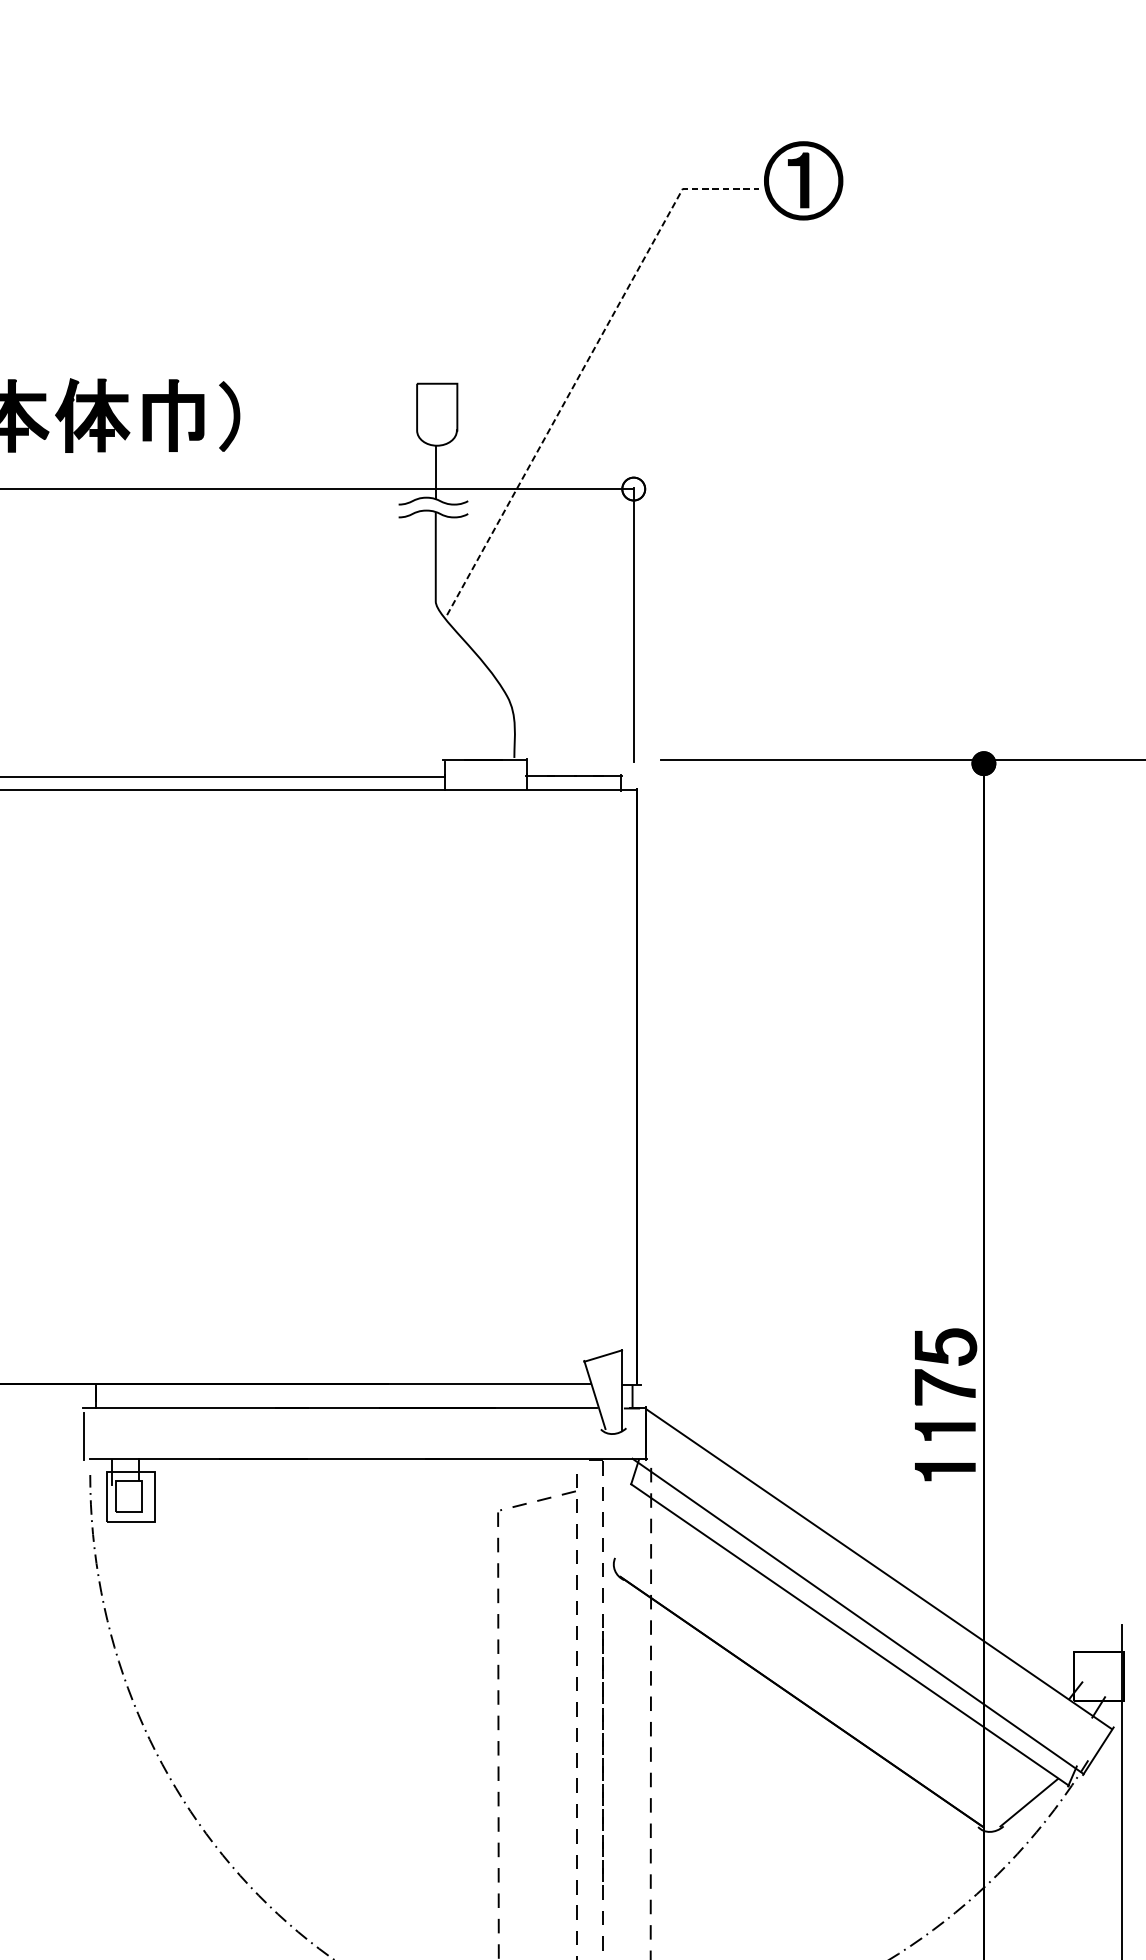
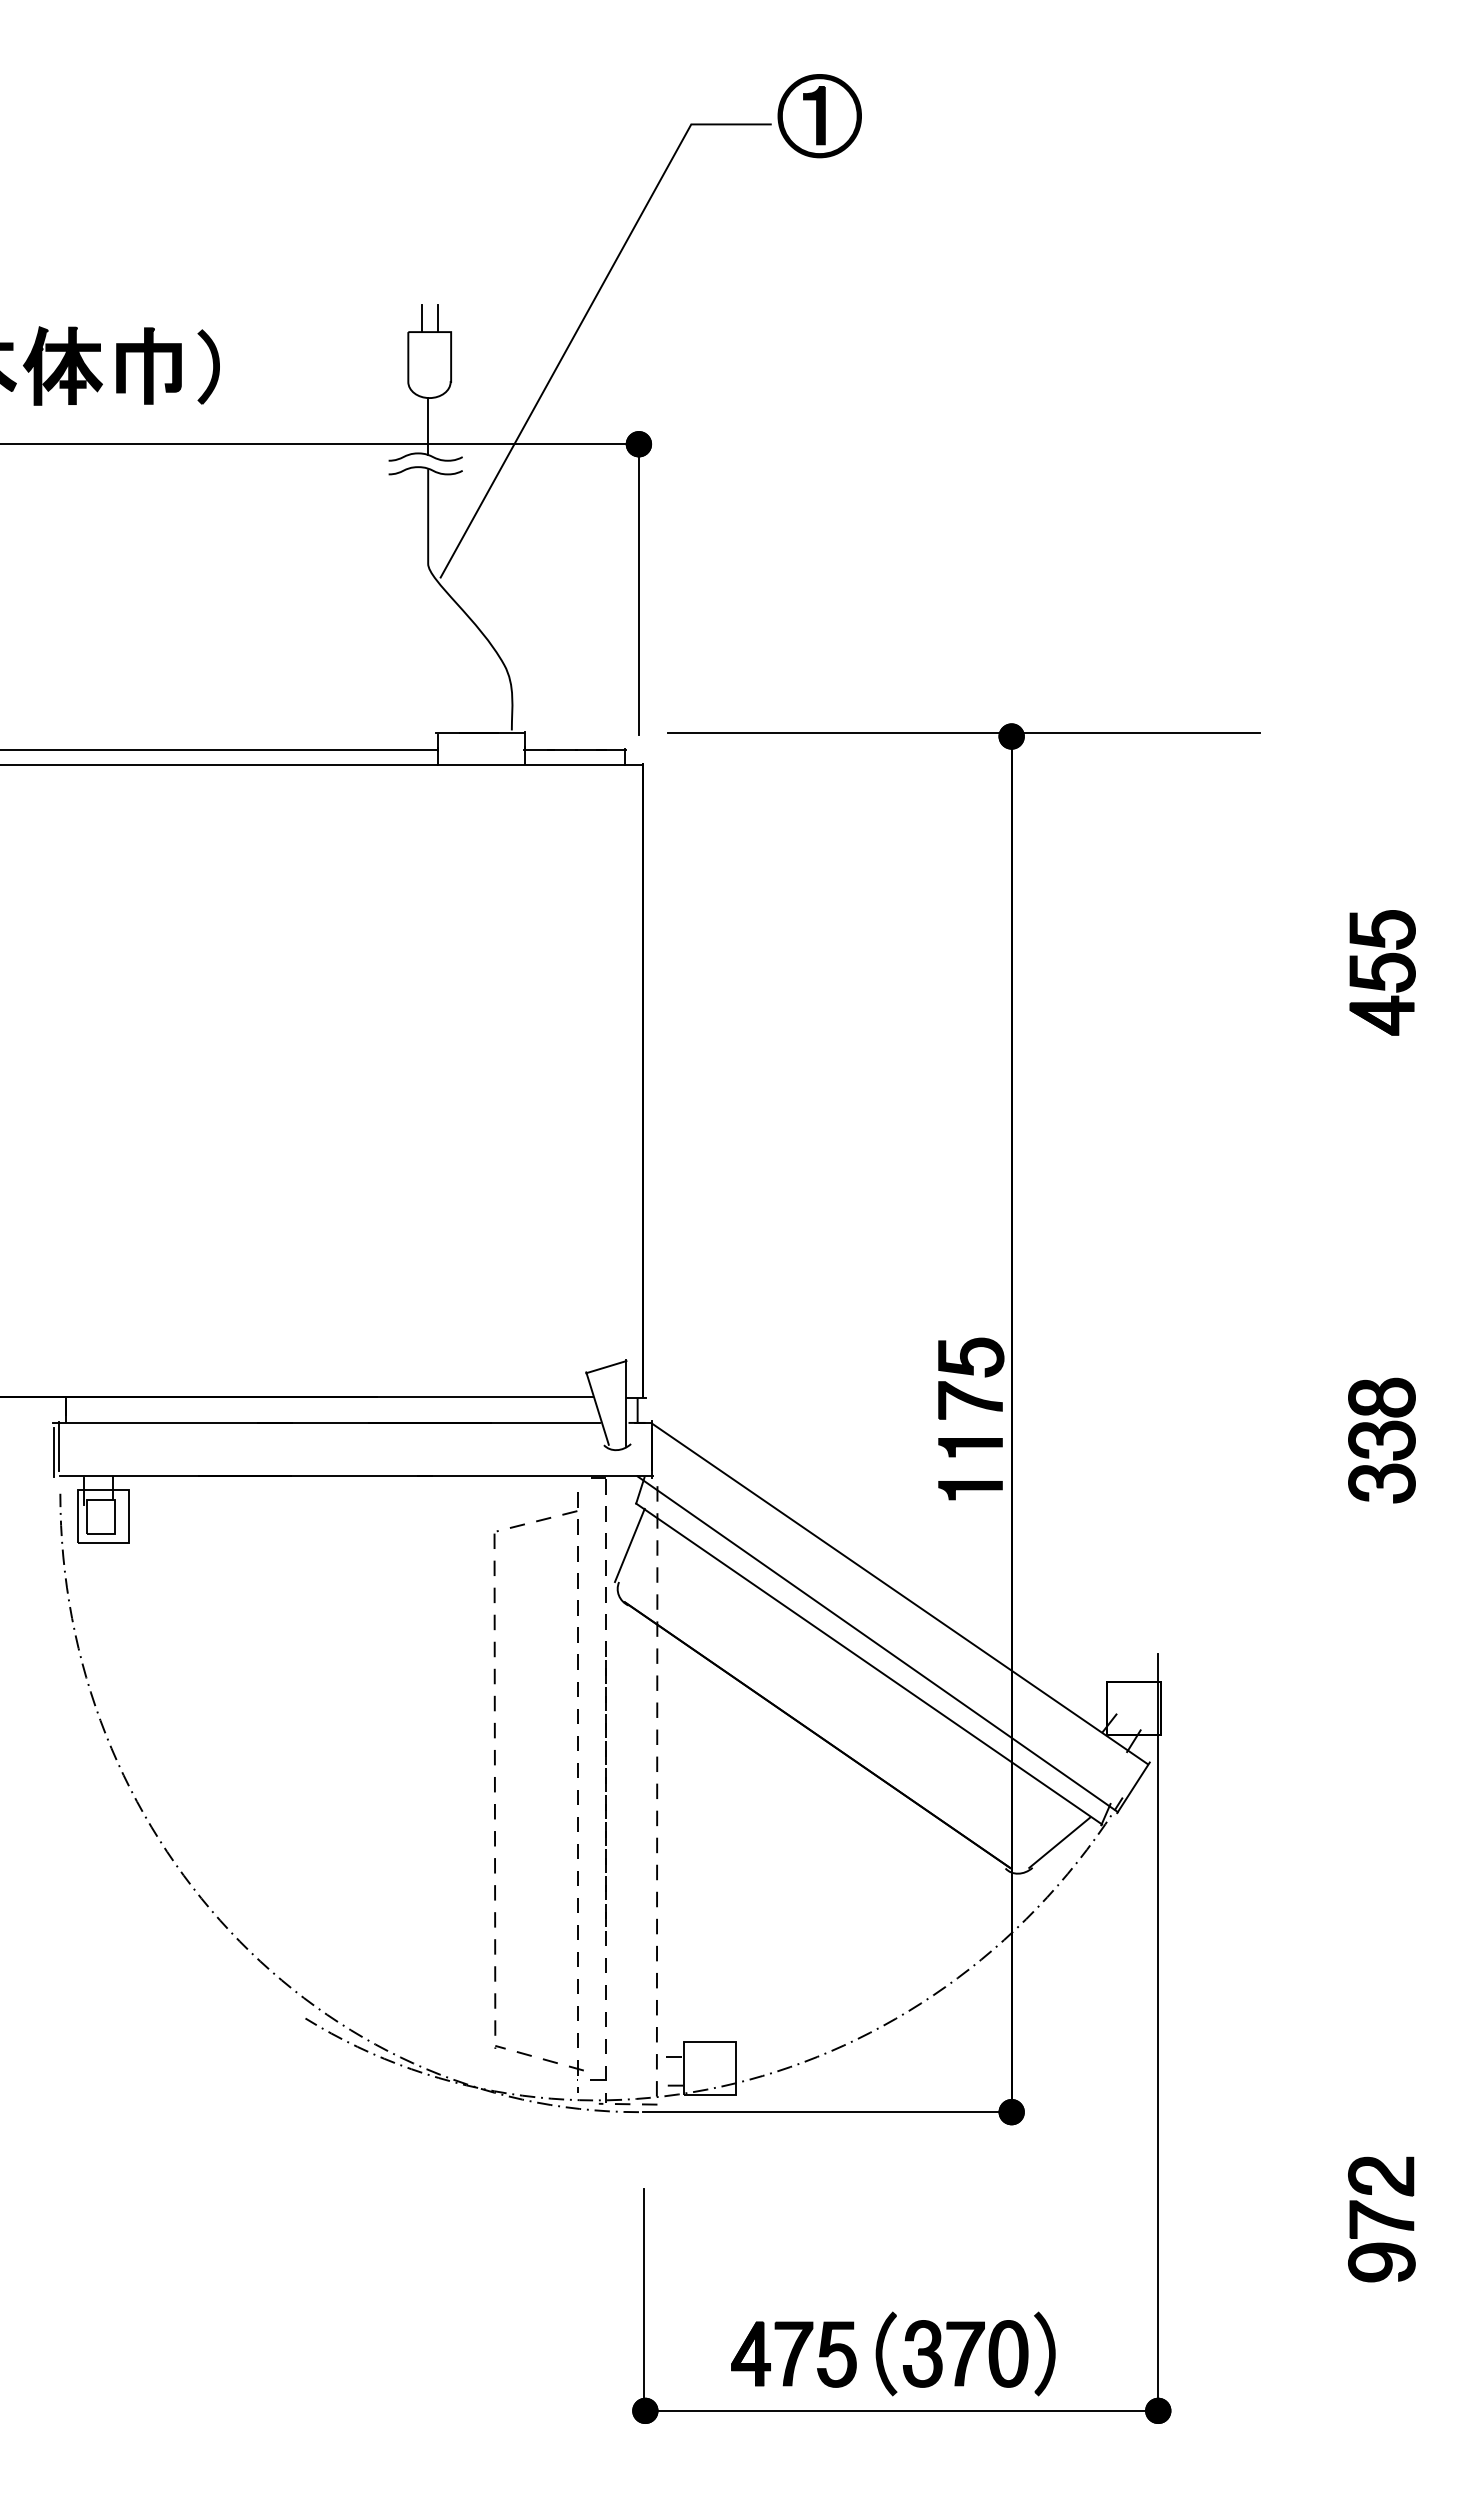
line: (583, 368) -> (585, 315), dashed -> solid
line: (429, 370) -> (421, 318), added
line: (444, 370) -> (437, 318), added
fill: (633, 489) -> (638, 444), added
line: (88, 1430) -> (58, 1446), added
line: (624, 1523) -> (629, 1545), added

